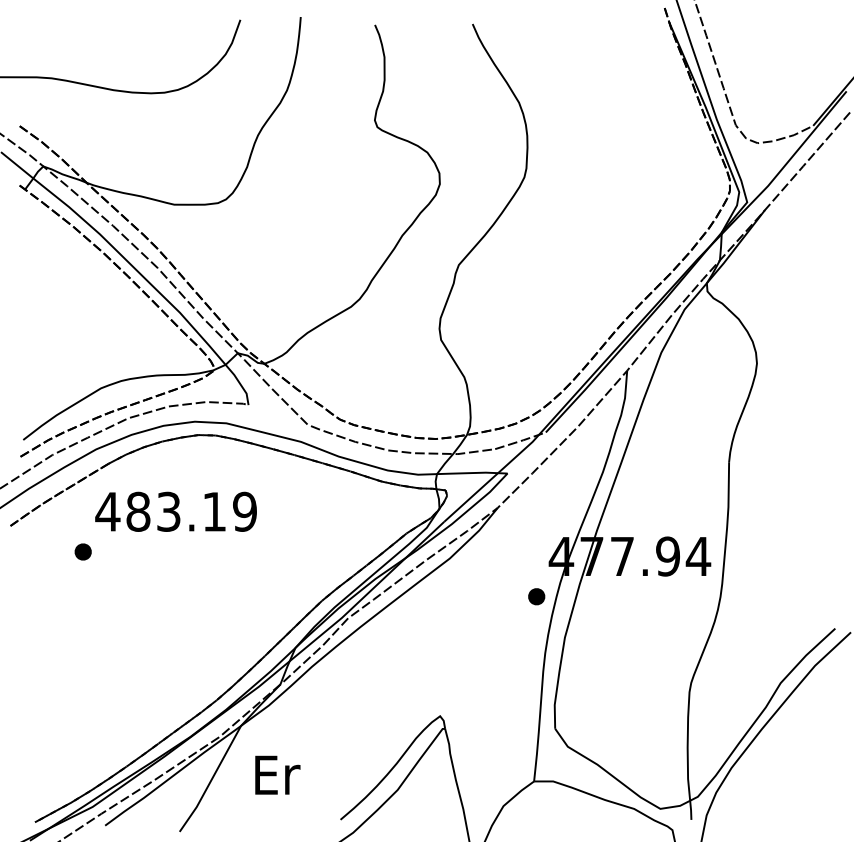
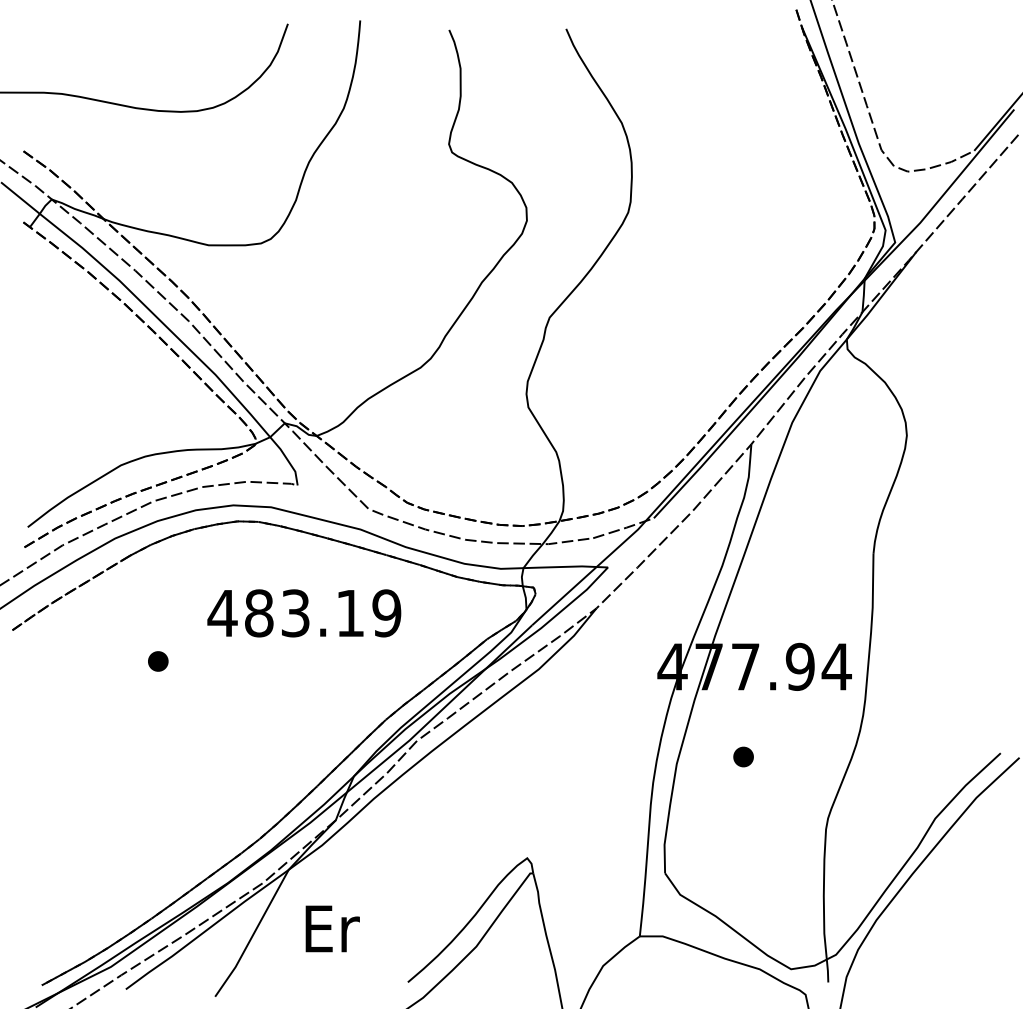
text: (175, 511) -> (303, 612), moved
part: (82, 551) -> (157, 660), moved
part: (536, 596) -> (743, 756), moved

